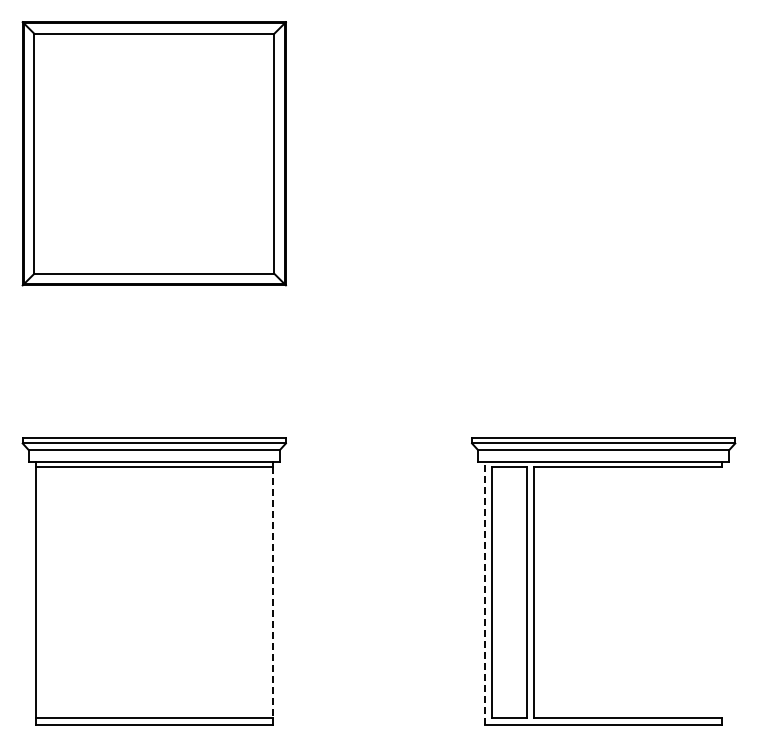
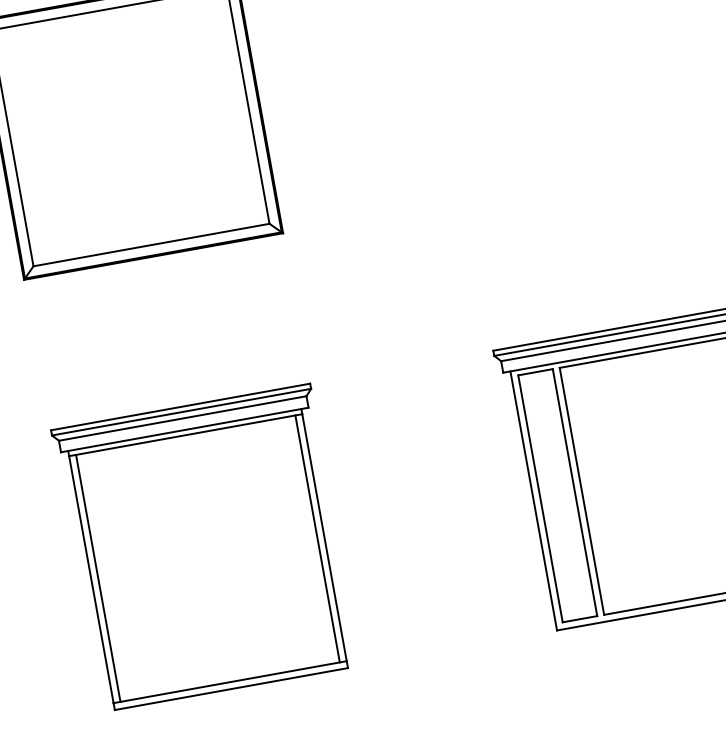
line: (42, 591) -> (97, 577), added
line: (265, 591) -> (317, 538), added
line: (272, 592) -> (324, 537), dashed -> solid
line: (485, 593) -> (534, 501), dashed -> solid

